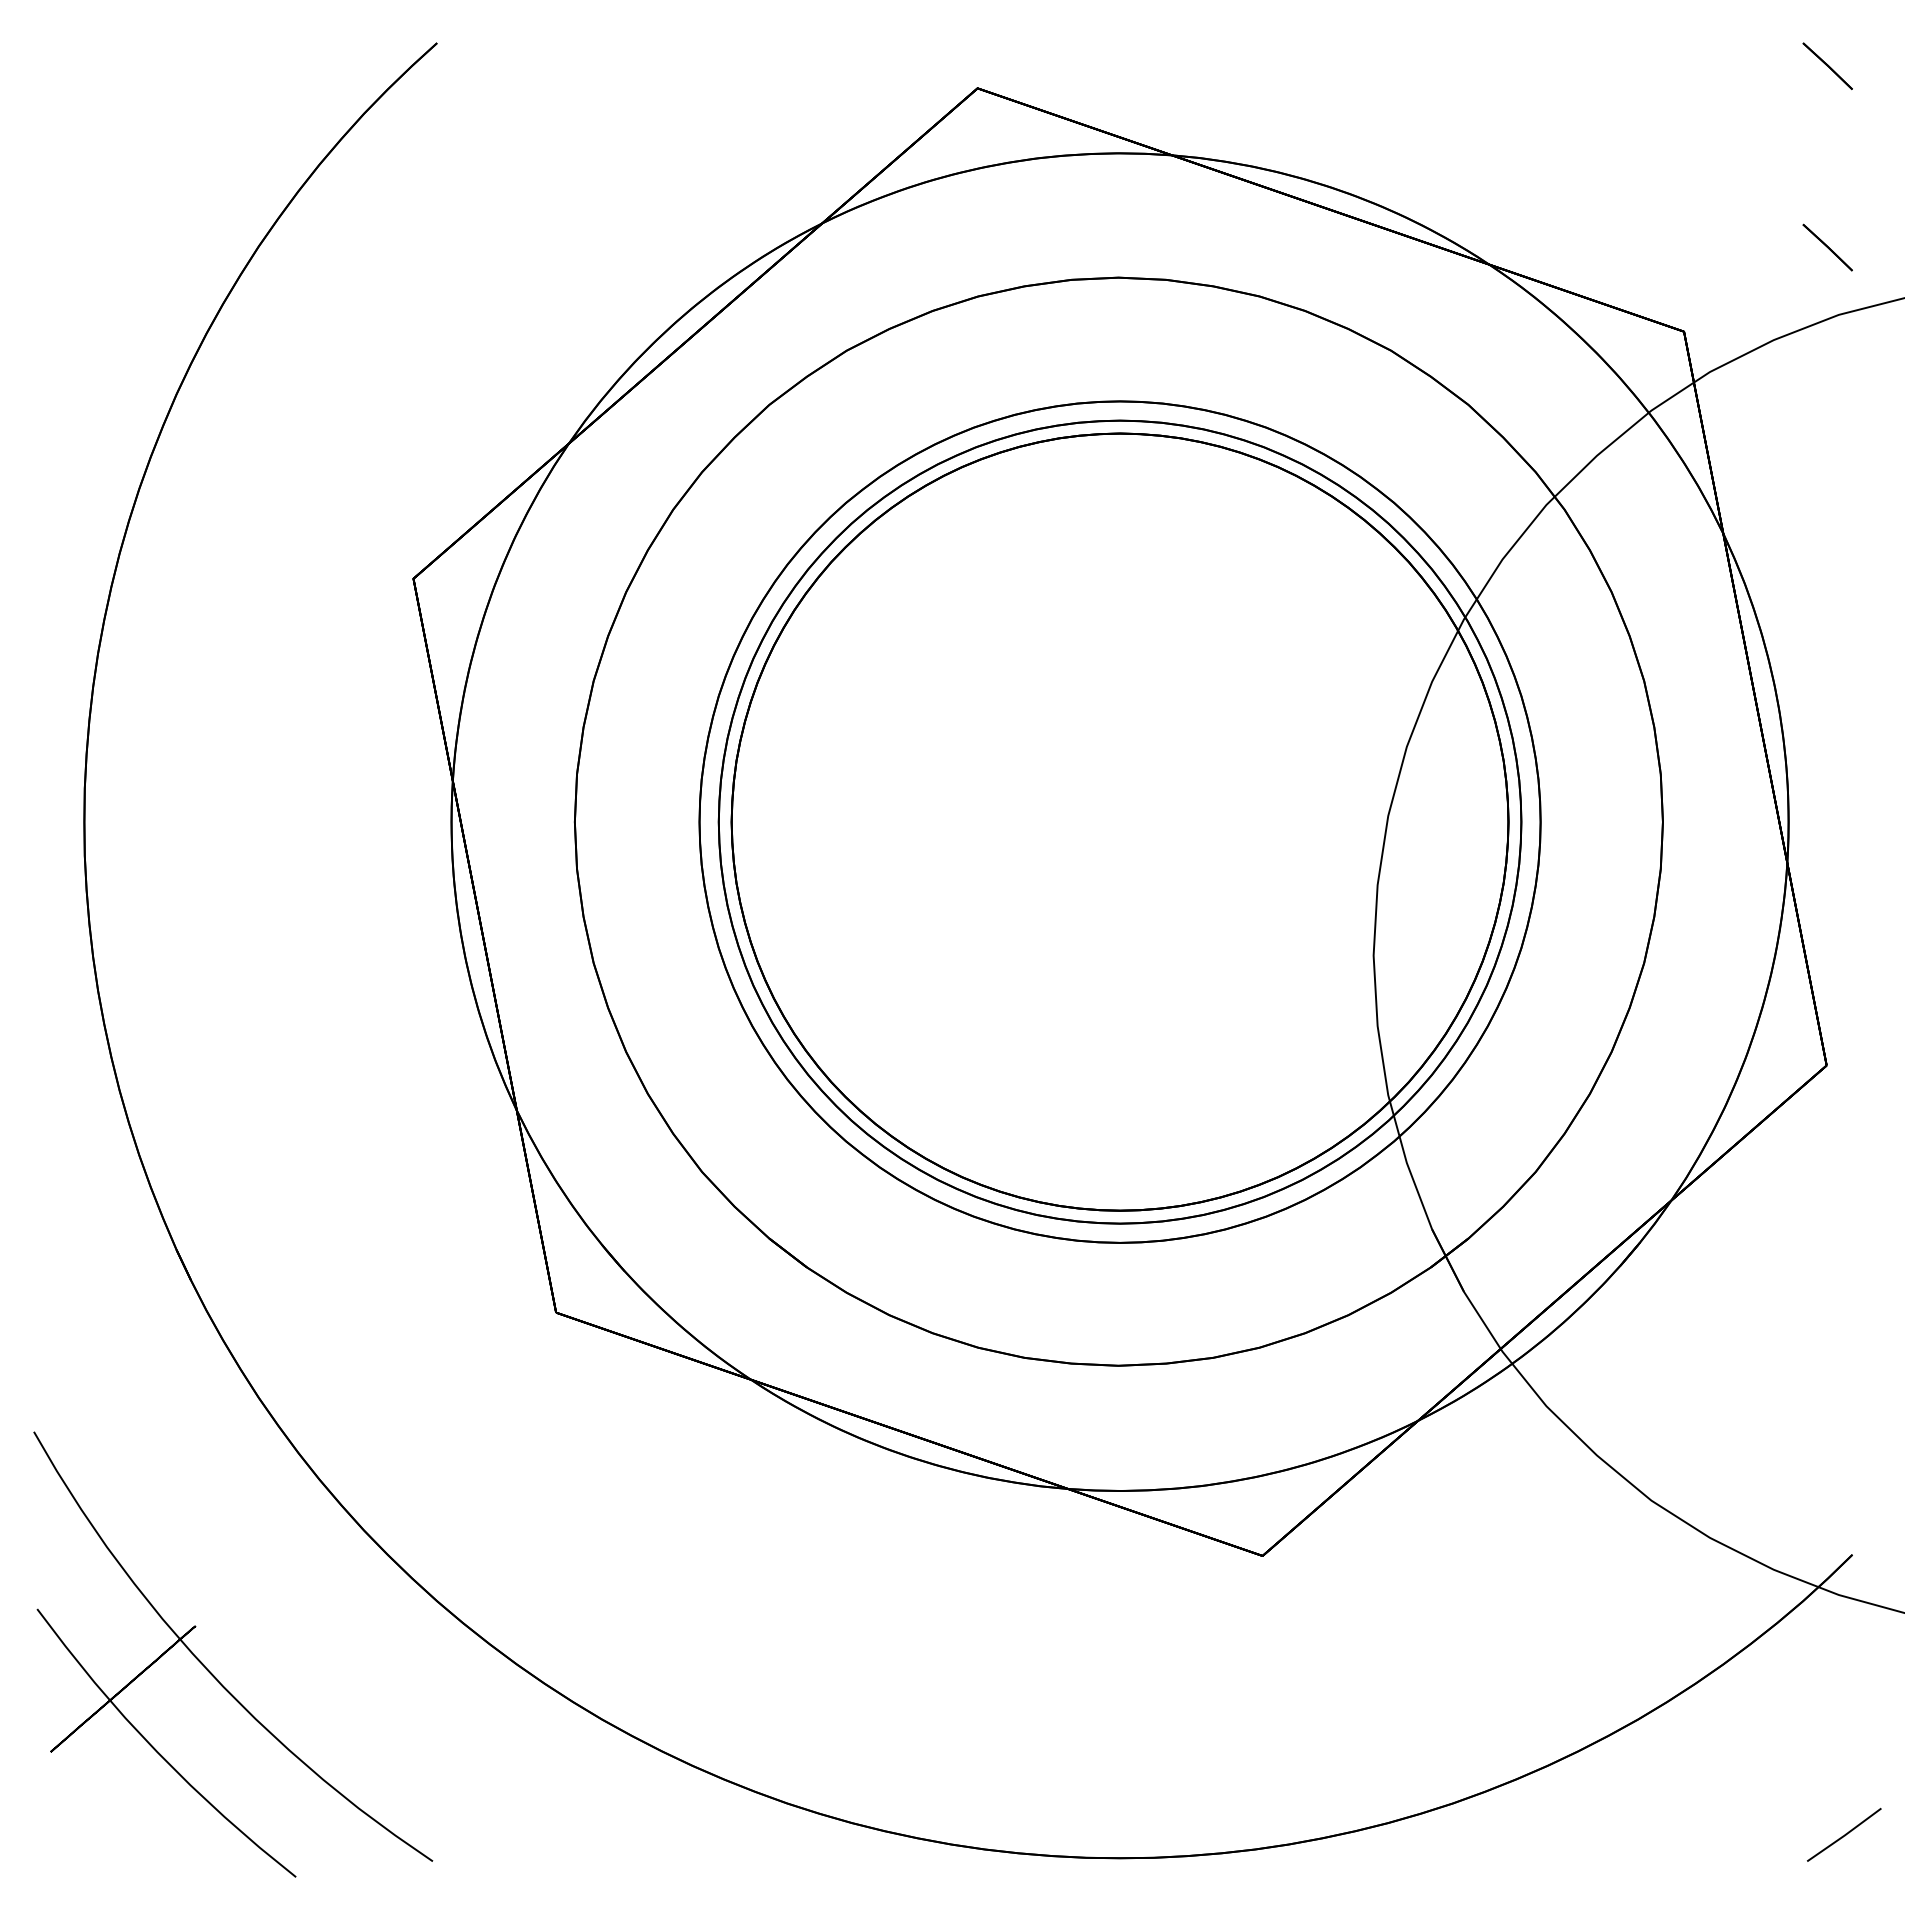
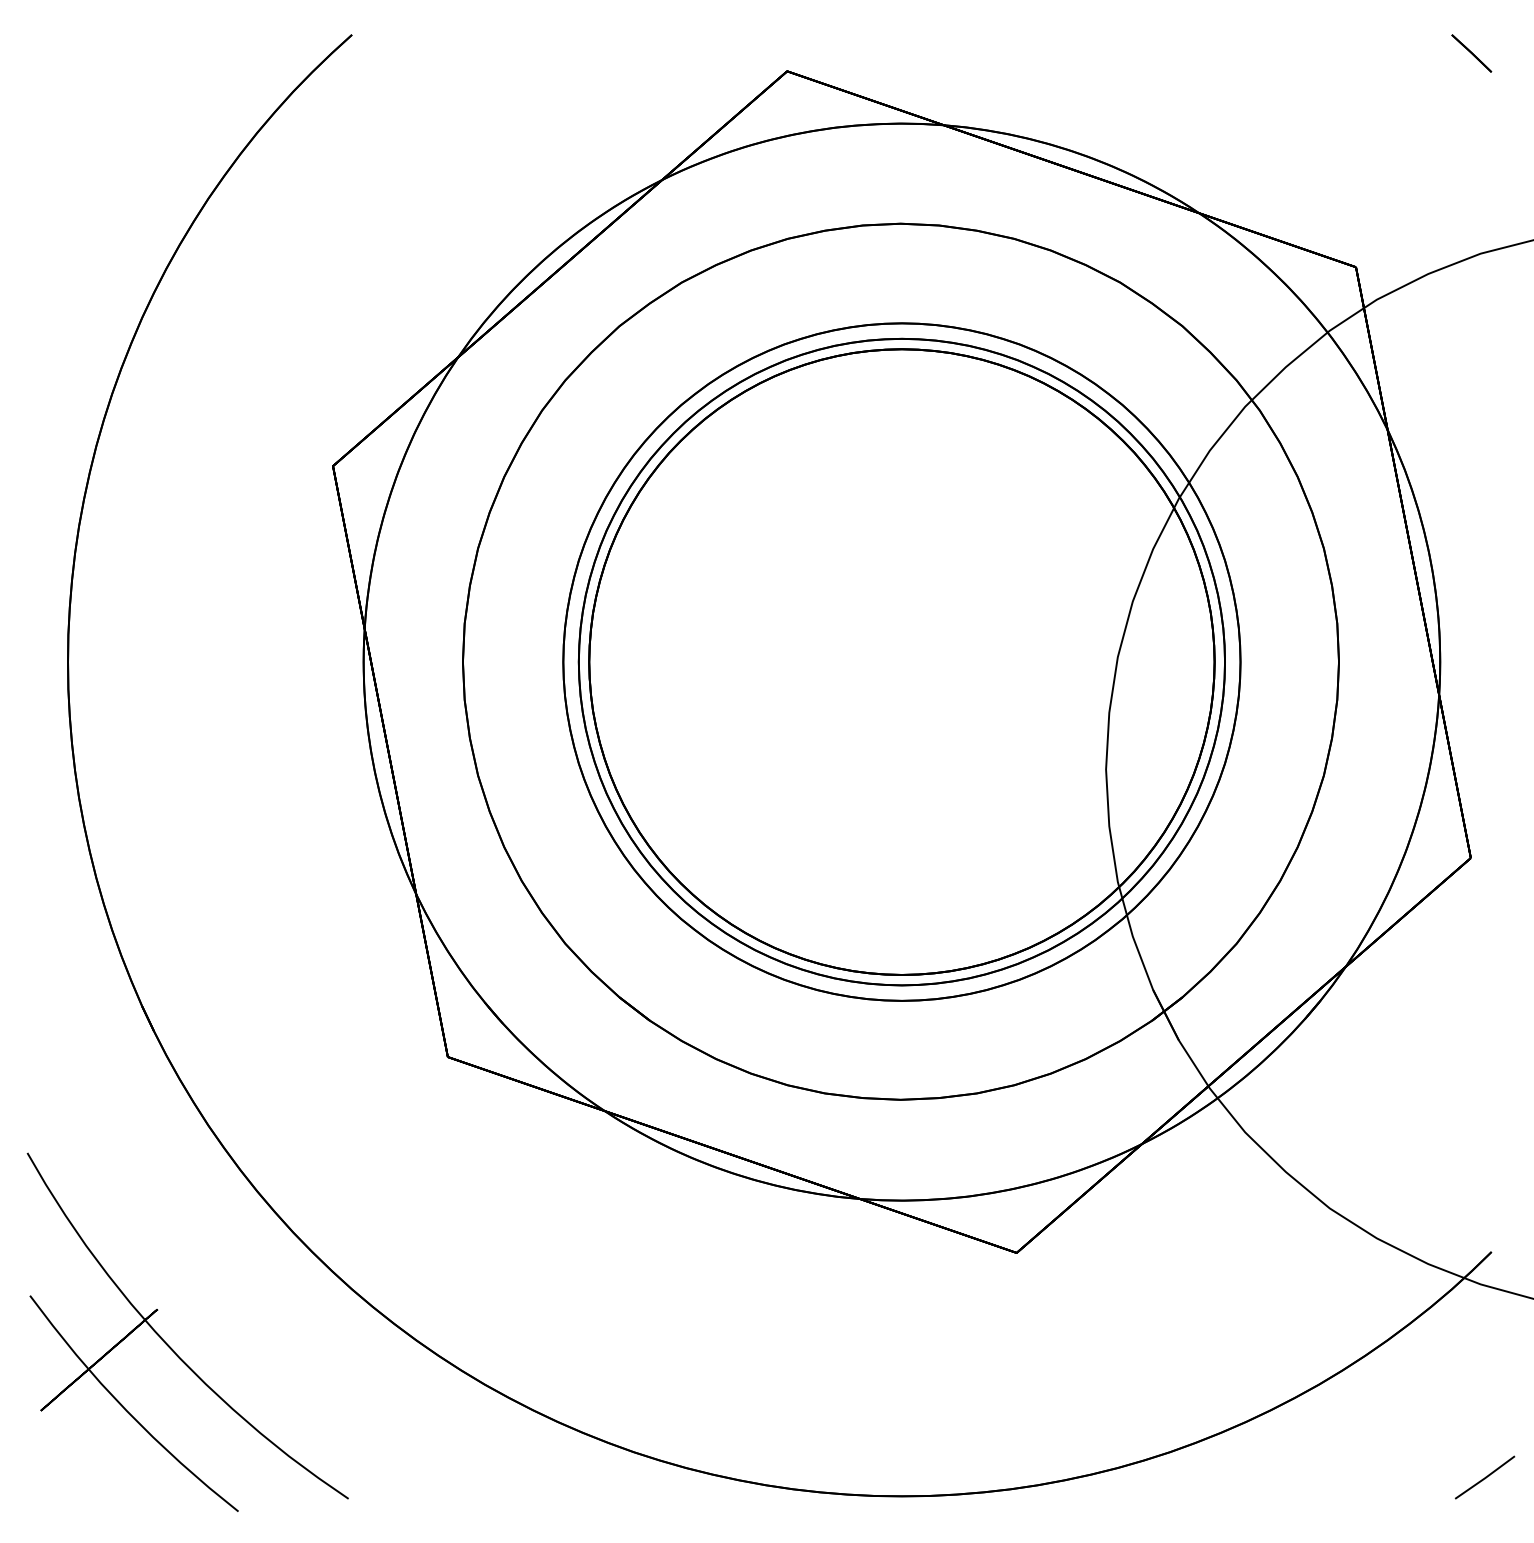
line: (1827, 247) -> (1471, 199), removed

